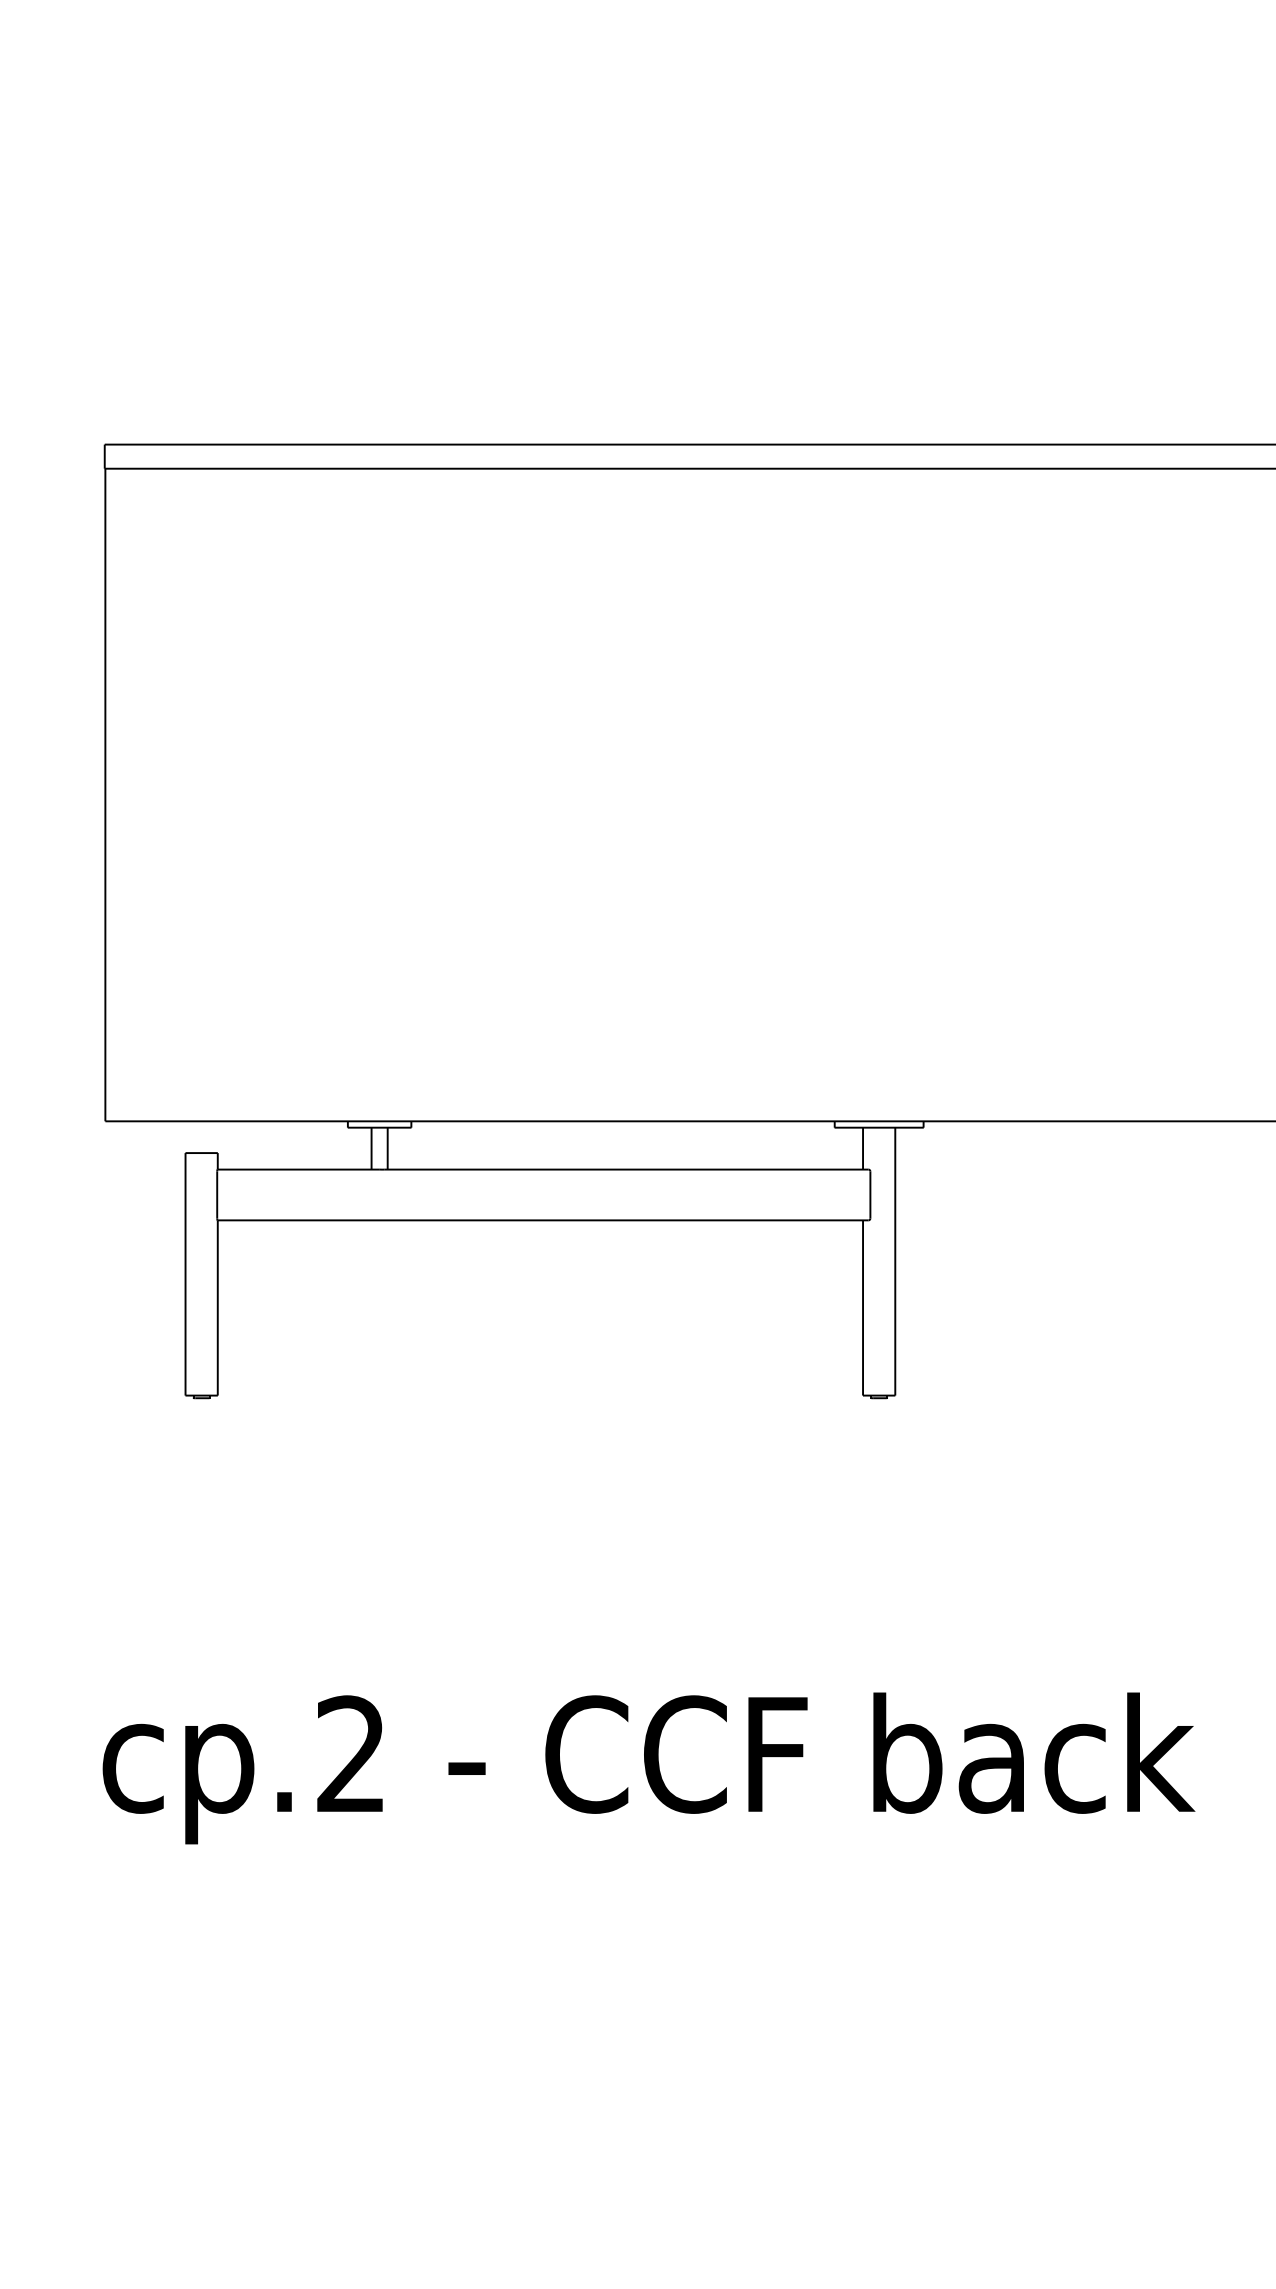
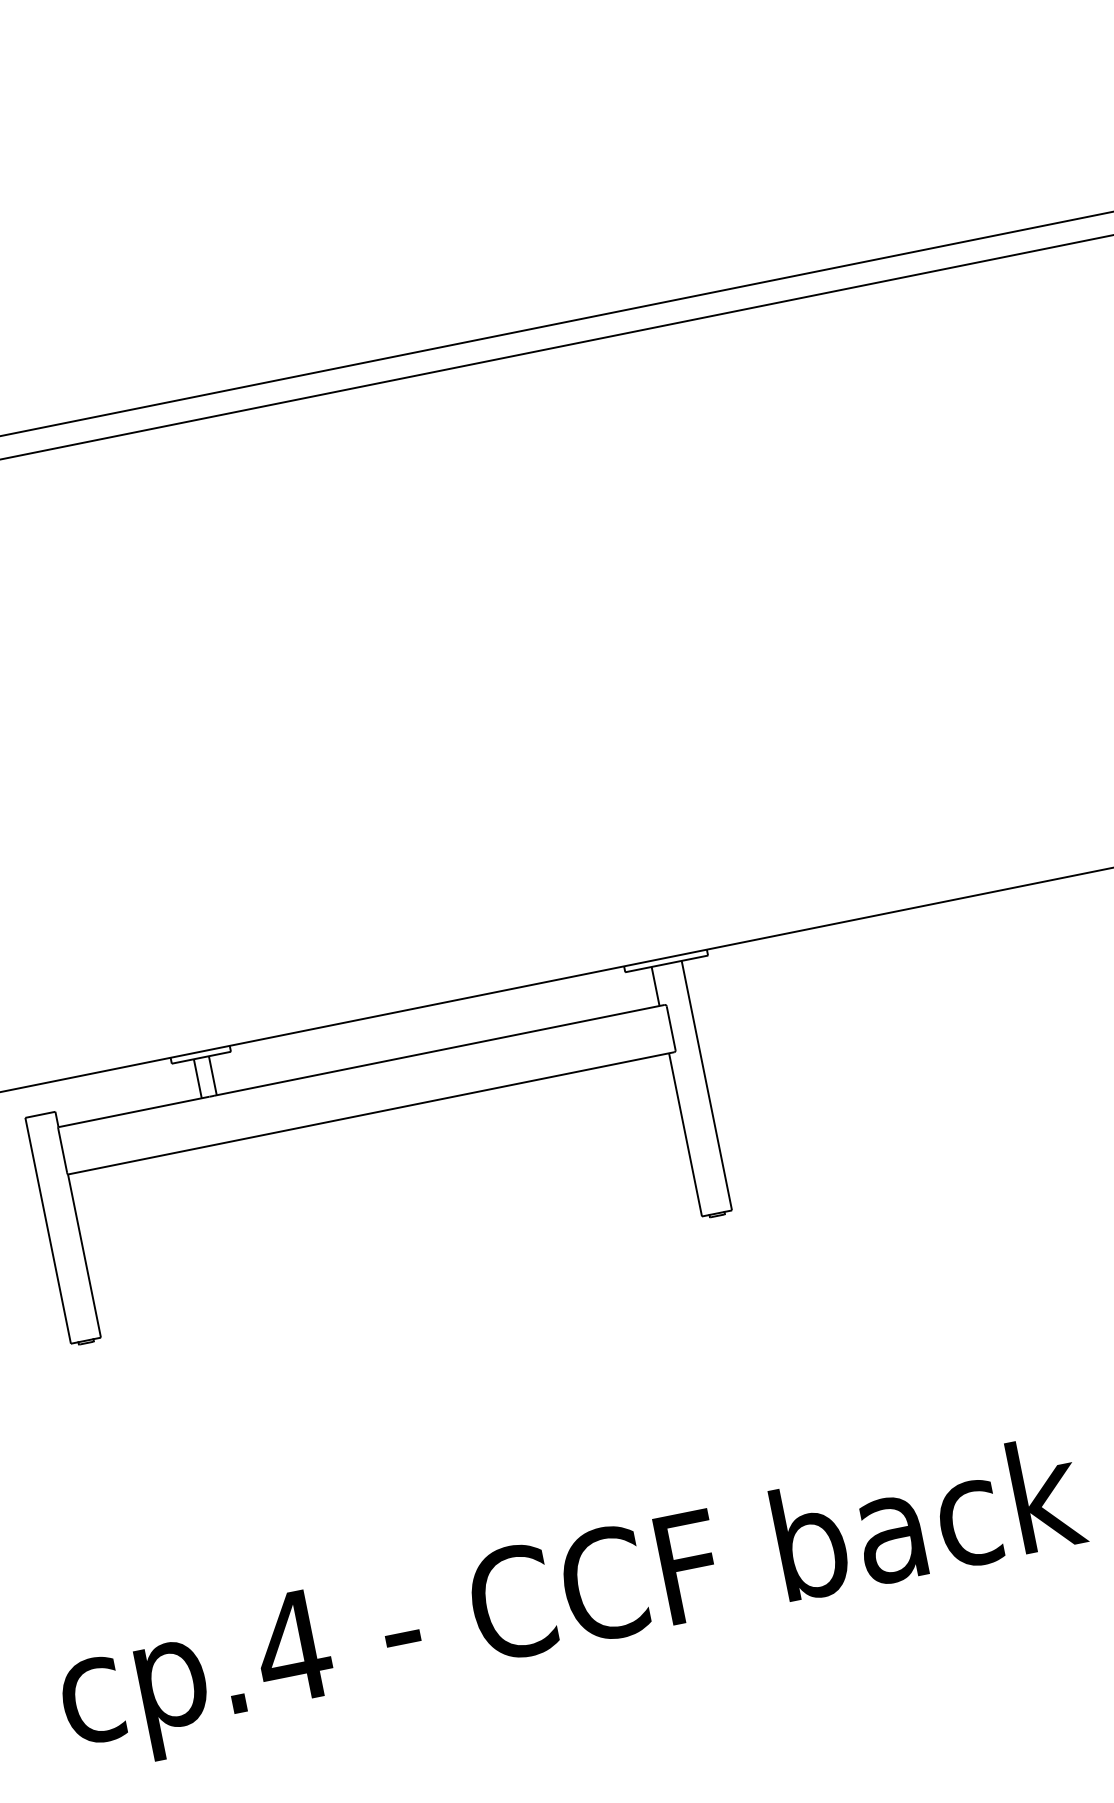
text: (350, 1753) -> (291, 1646), cp.2 -> cp.4

